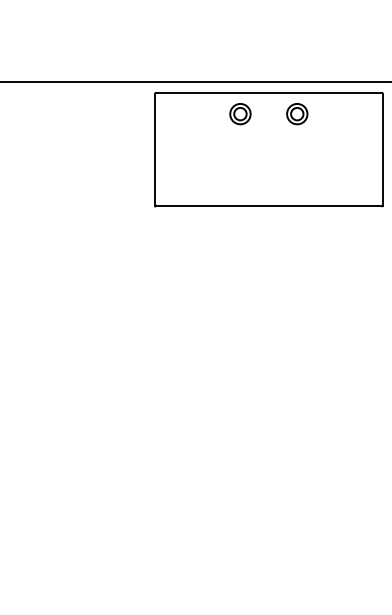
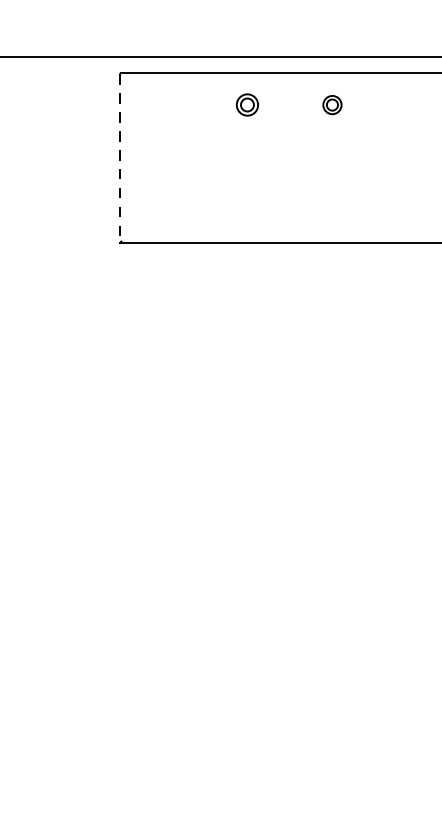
part: (240, 114) -> (247, 105), size x0.7
part: (297, 114) -> (332, 105), size x0.6
line: (155, 150) -> (120, 159), solid -> dashed

